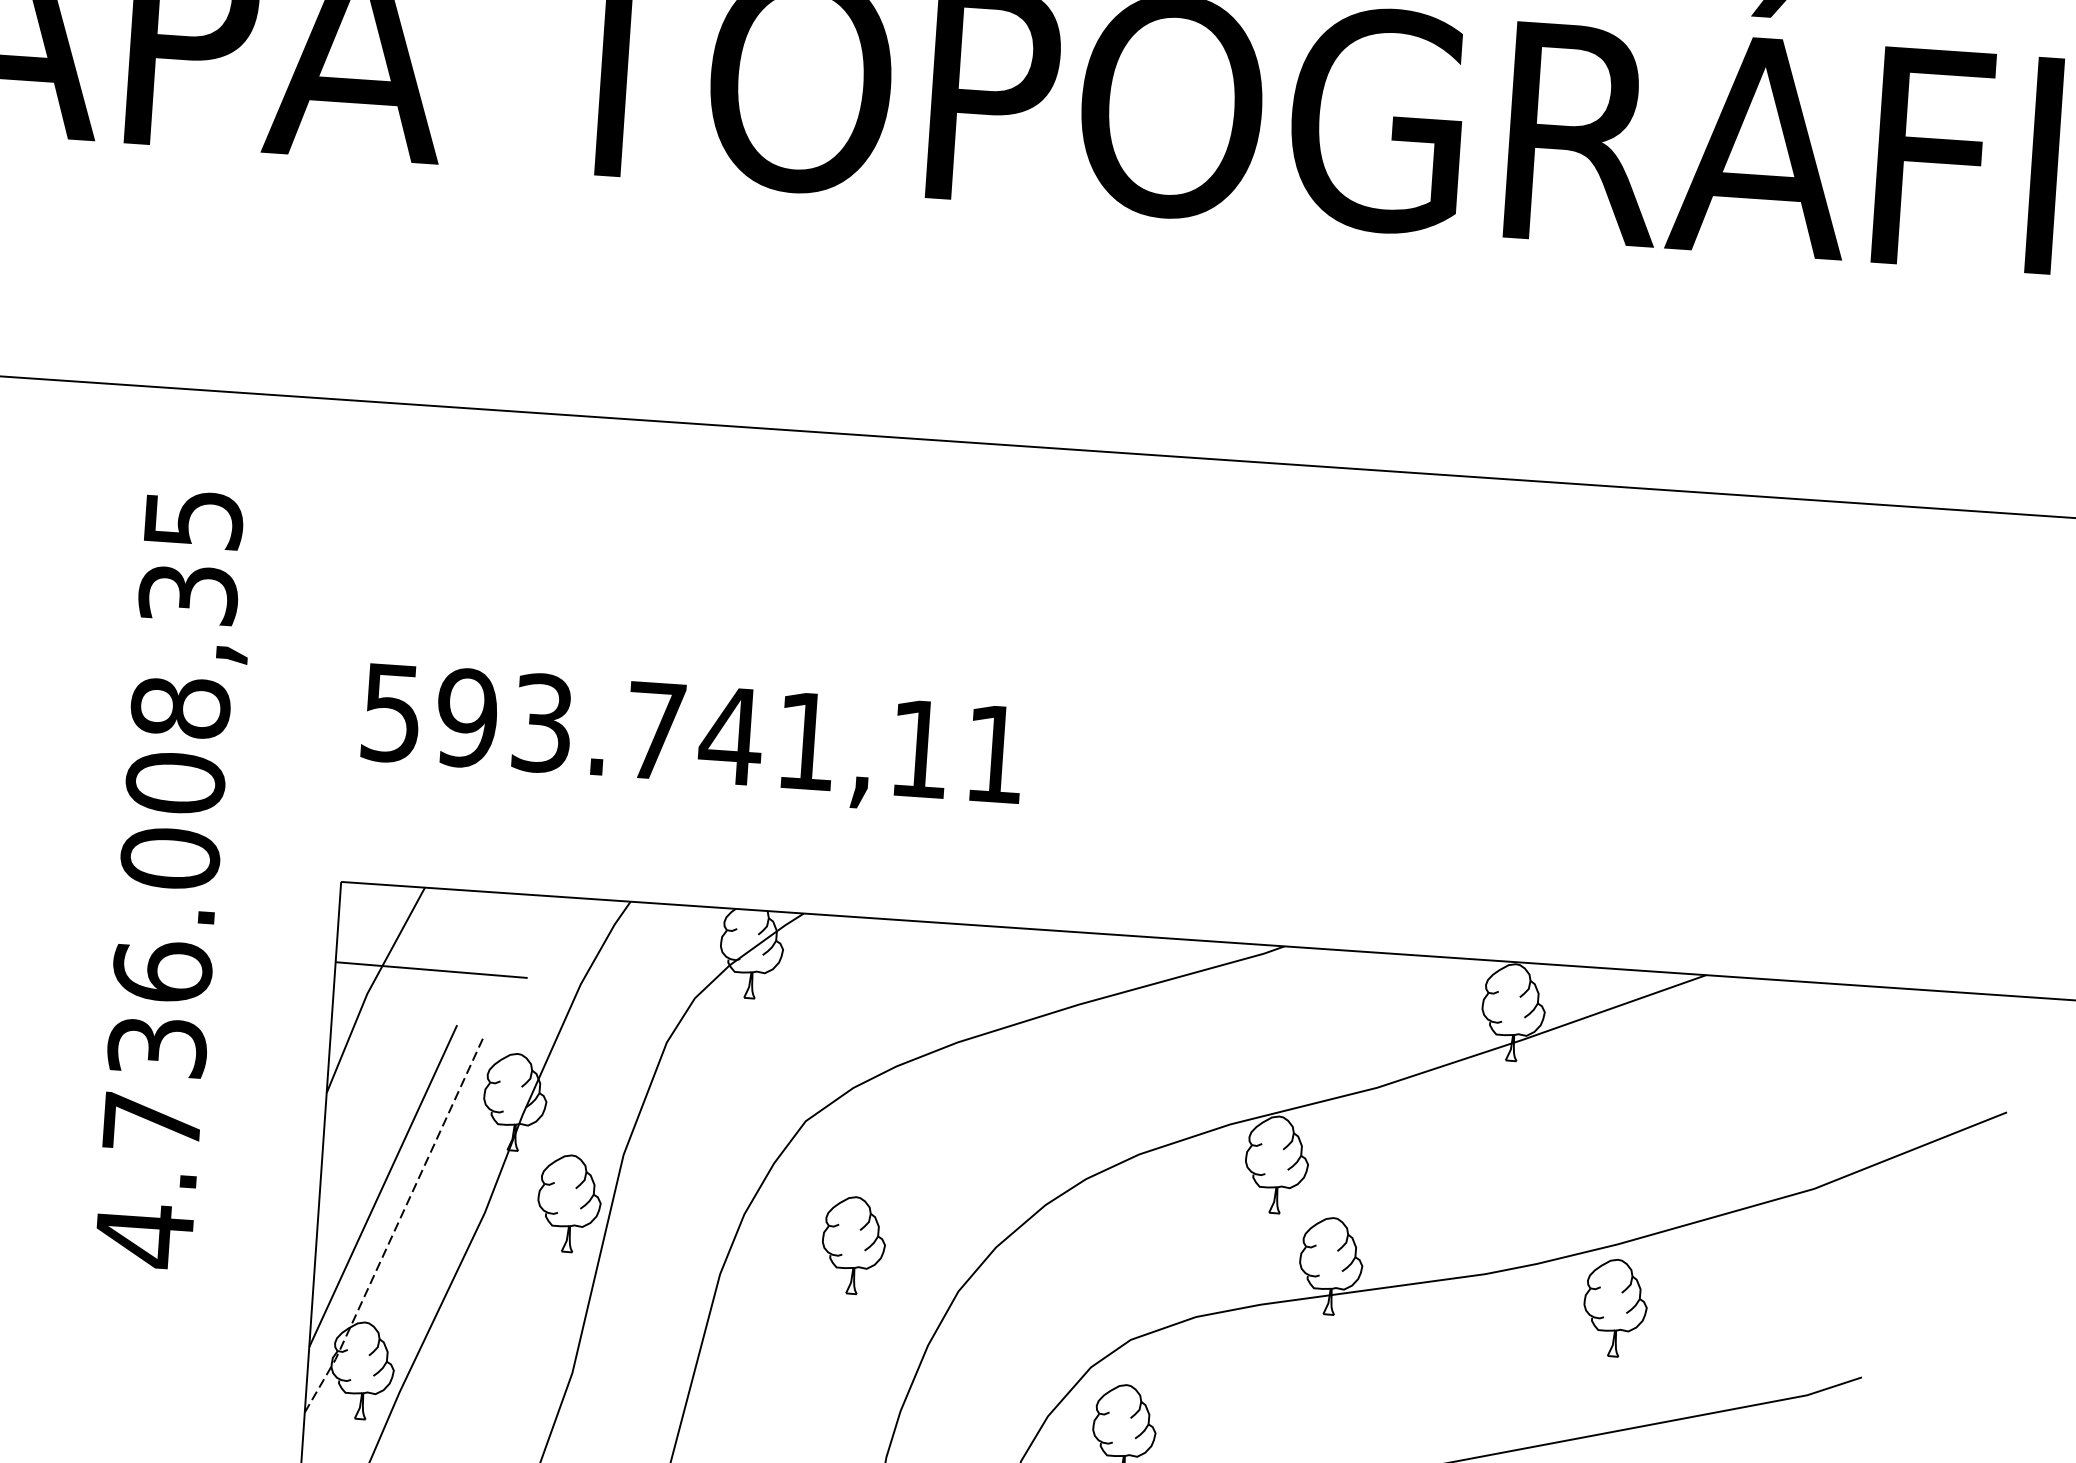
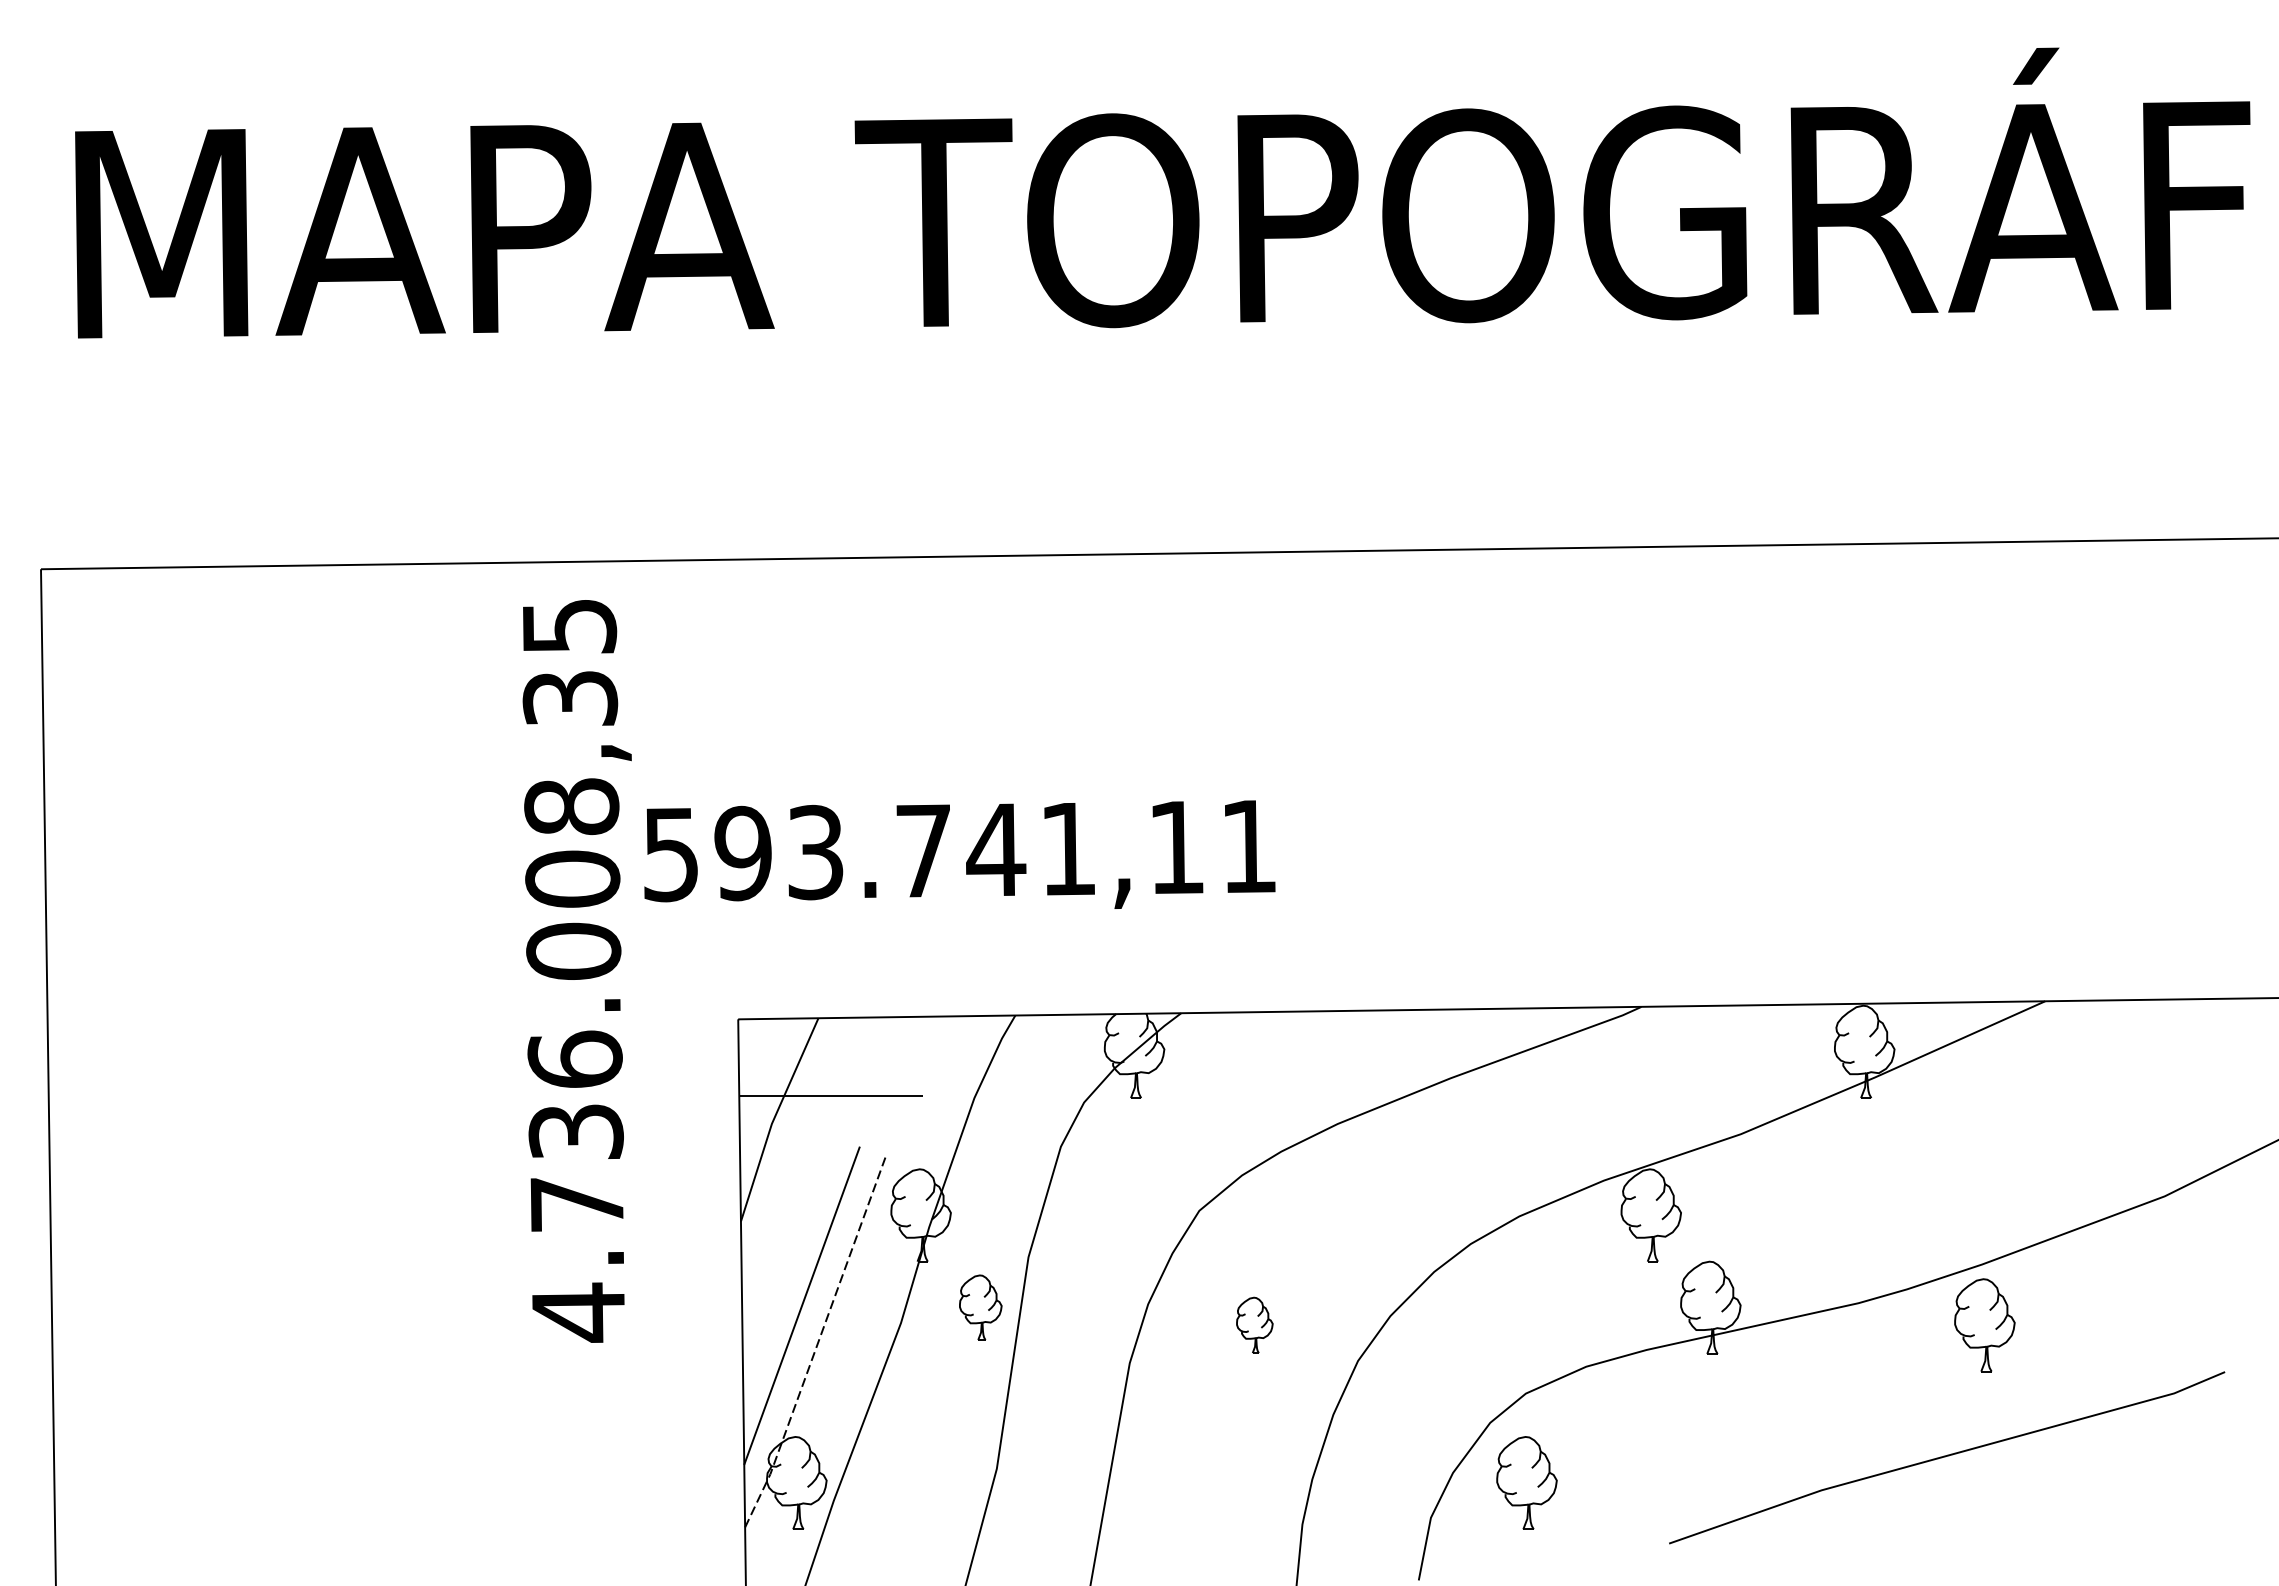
text: (692, 737) -> (959, 854), moved
text: (171, 879) -> (576, 971), moved
part: (569, 1203) -> (980, 1307), size x0.7
part: (853, 1245) -> (1254, 1325), size x0.6

